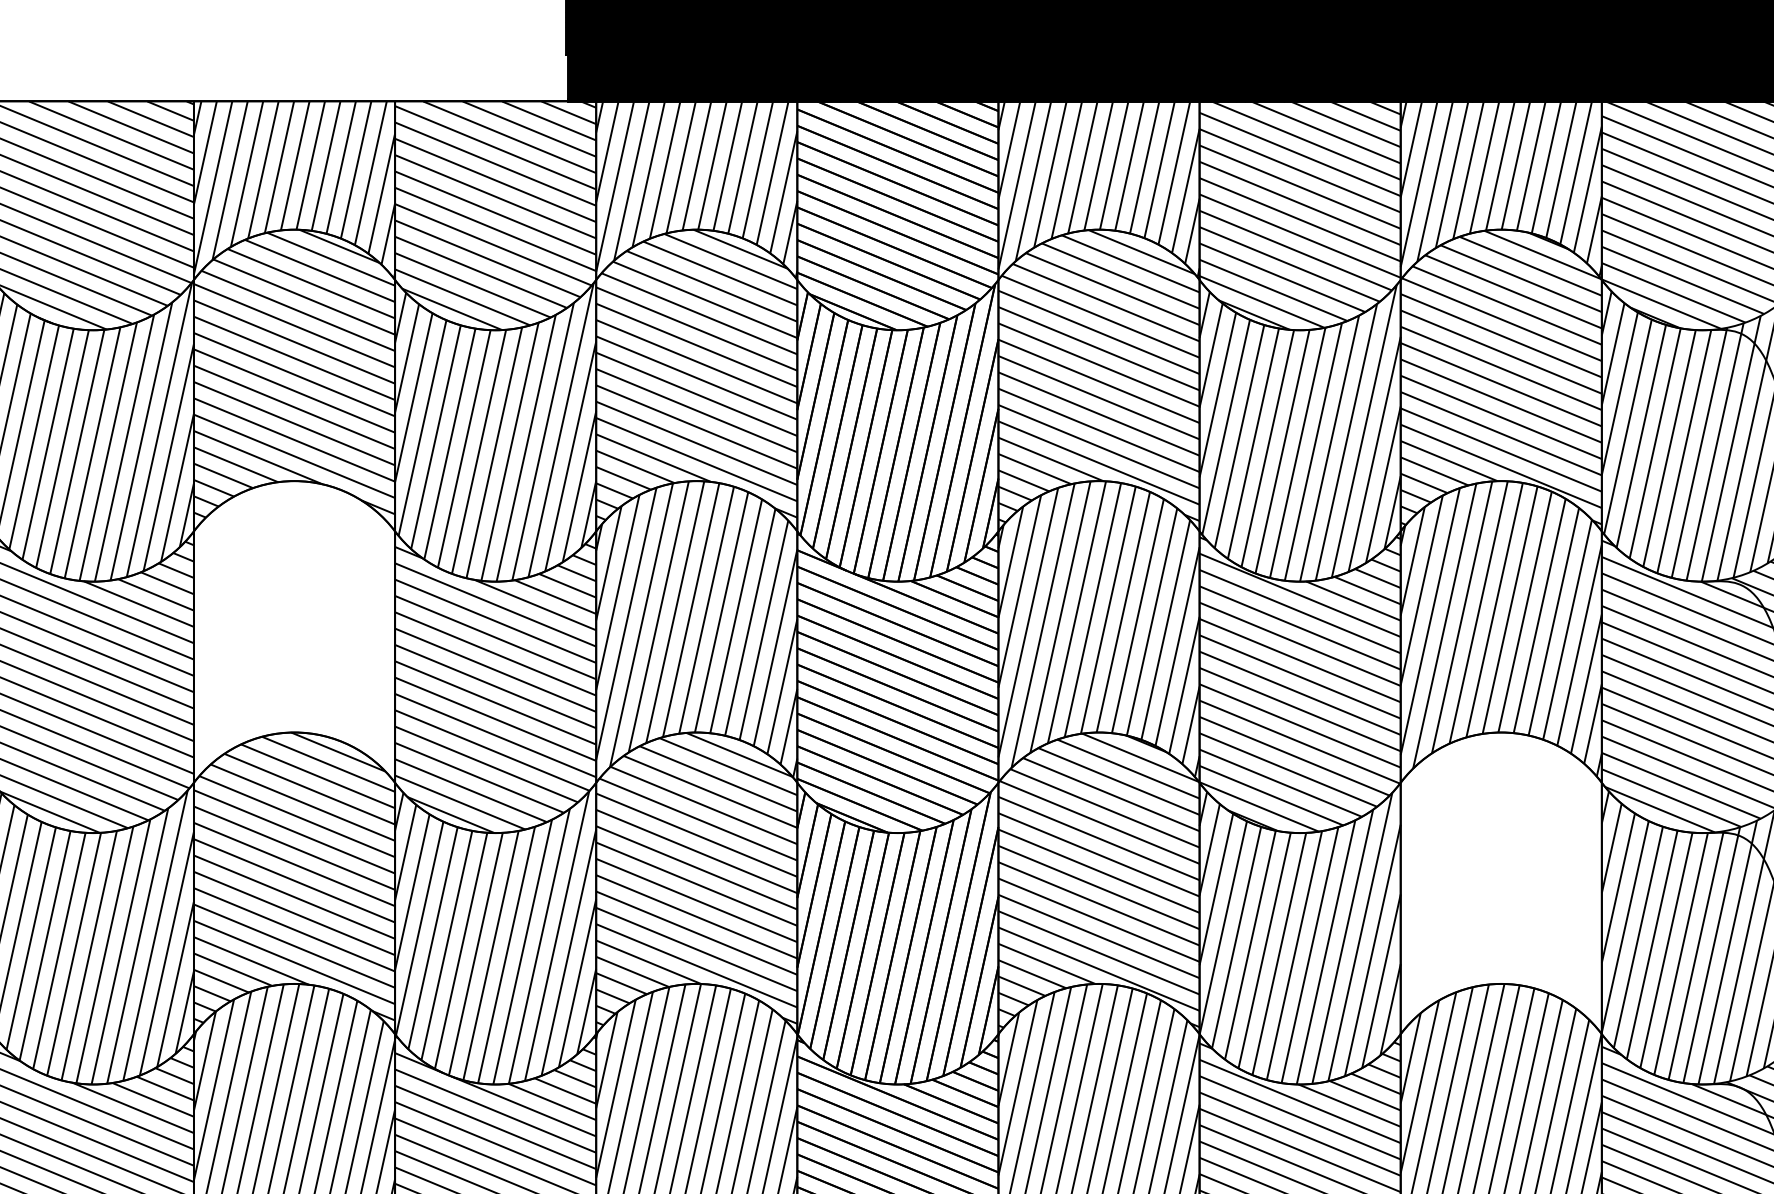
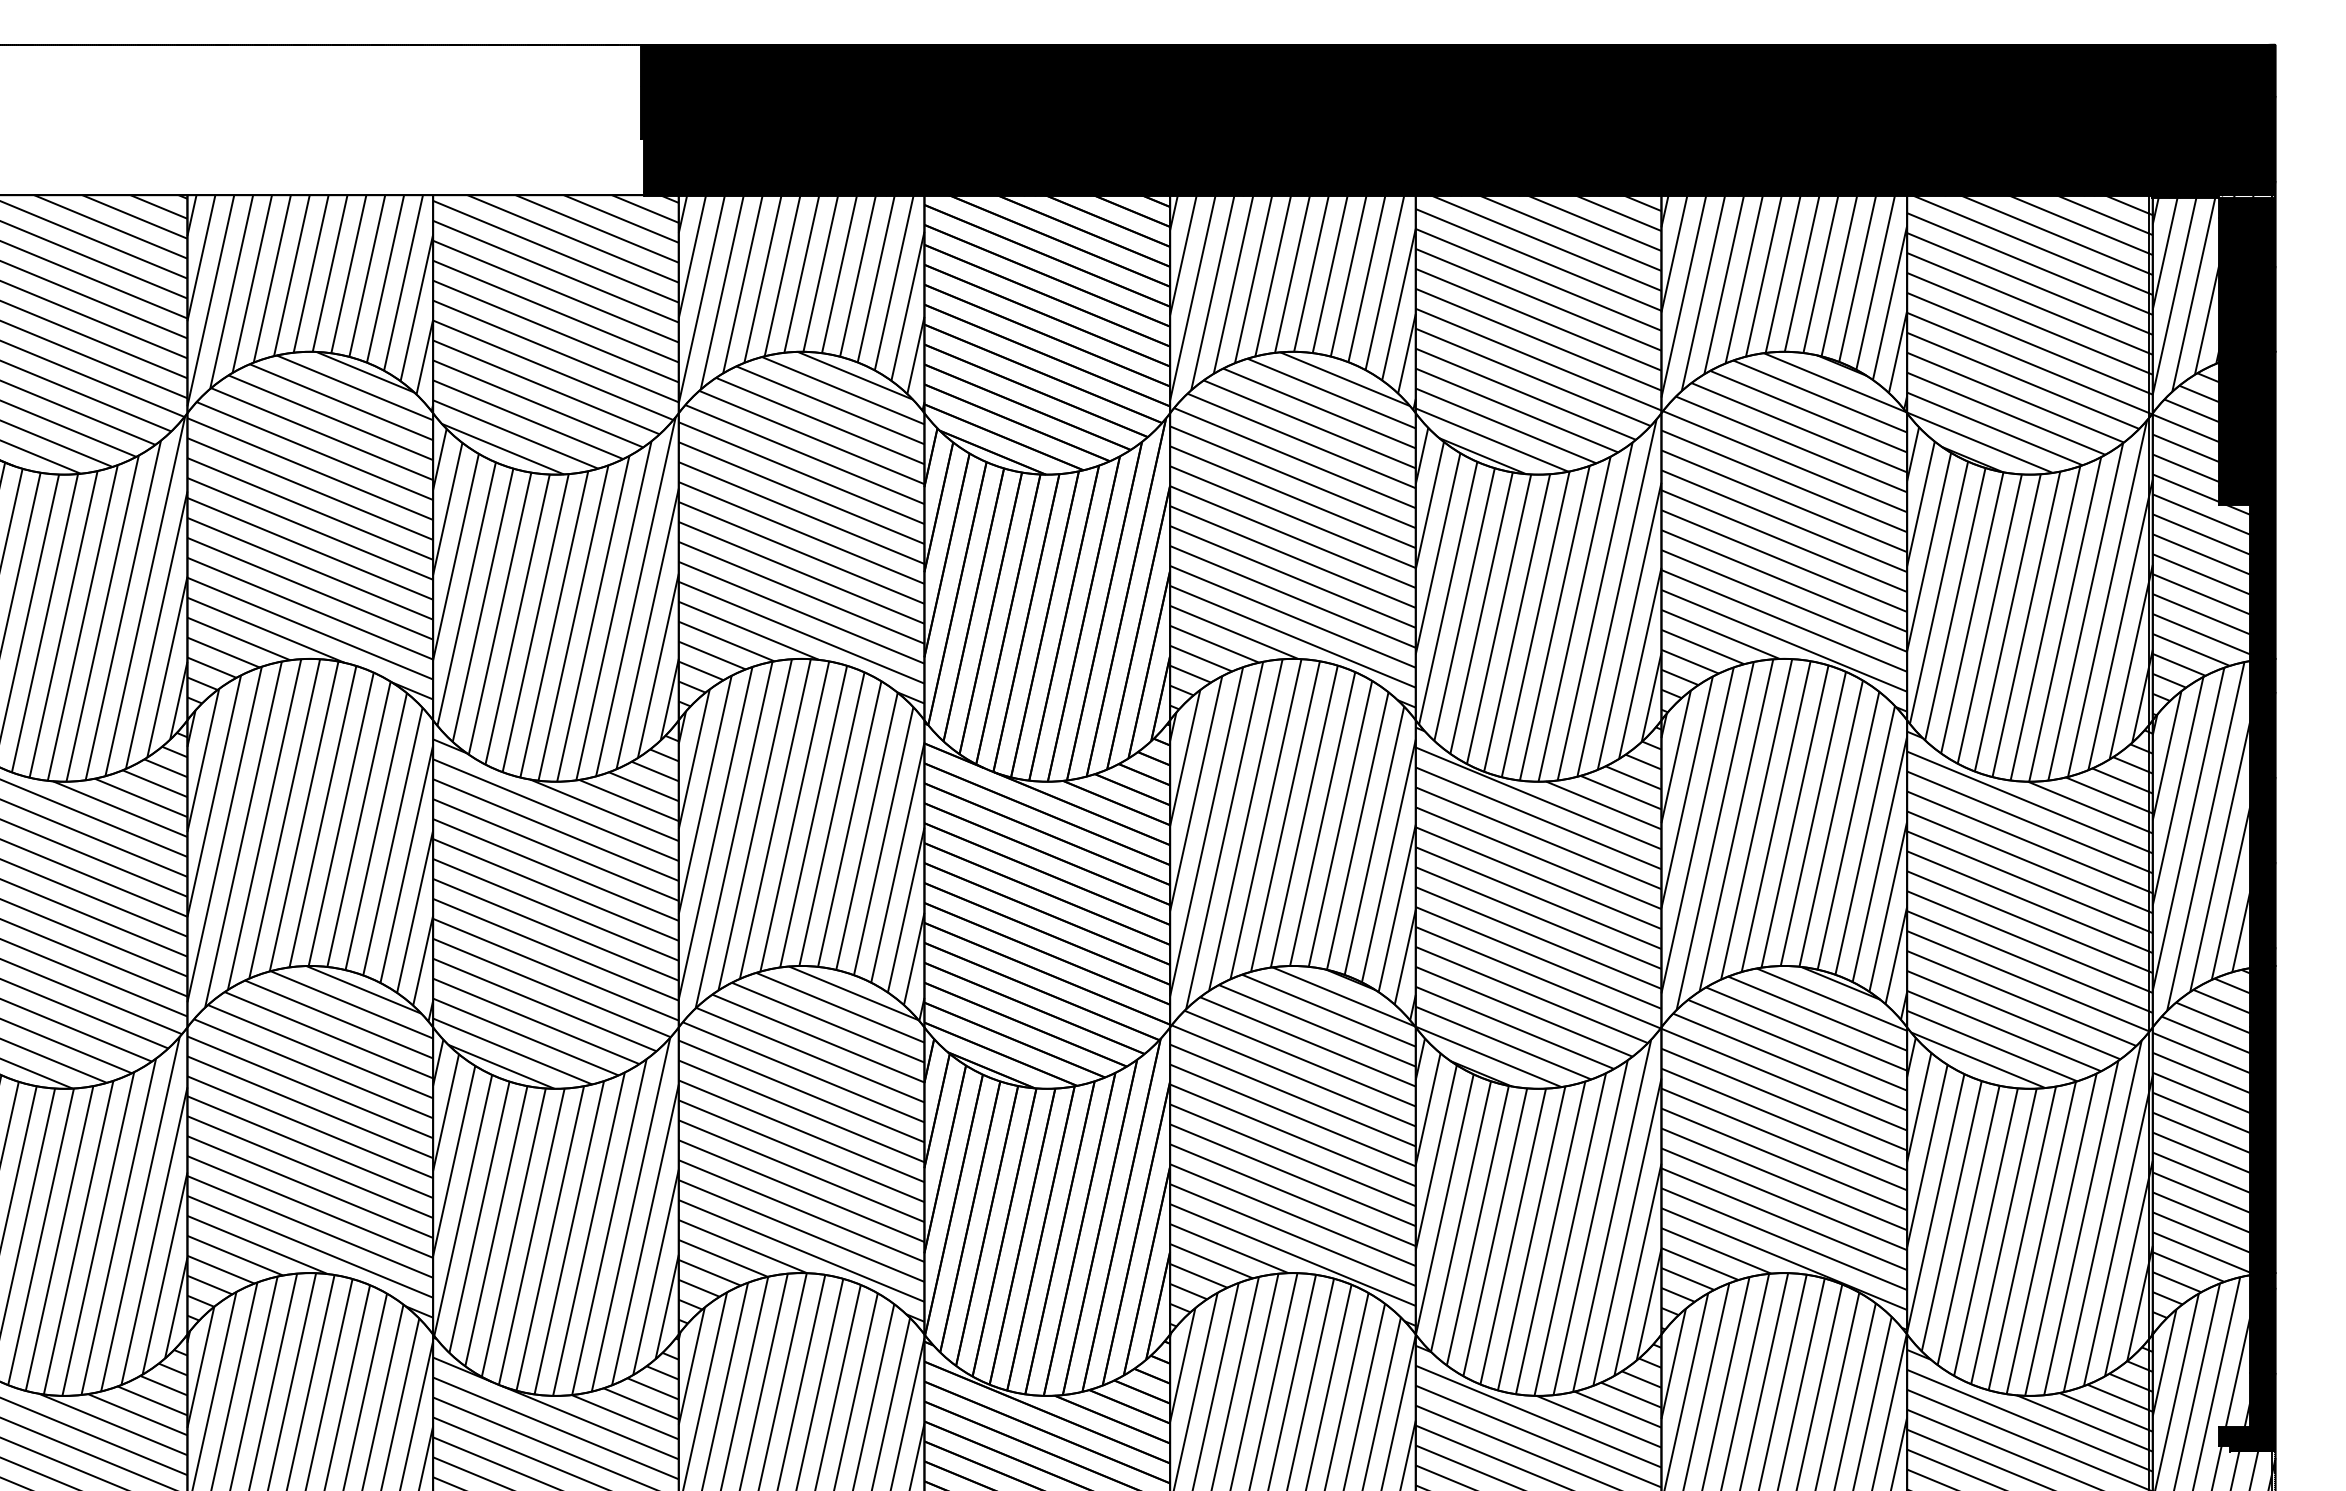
hatch: (294, 629) -> (310, 840), added
hatch: (1501, 881) -> (1784, 1147), added

